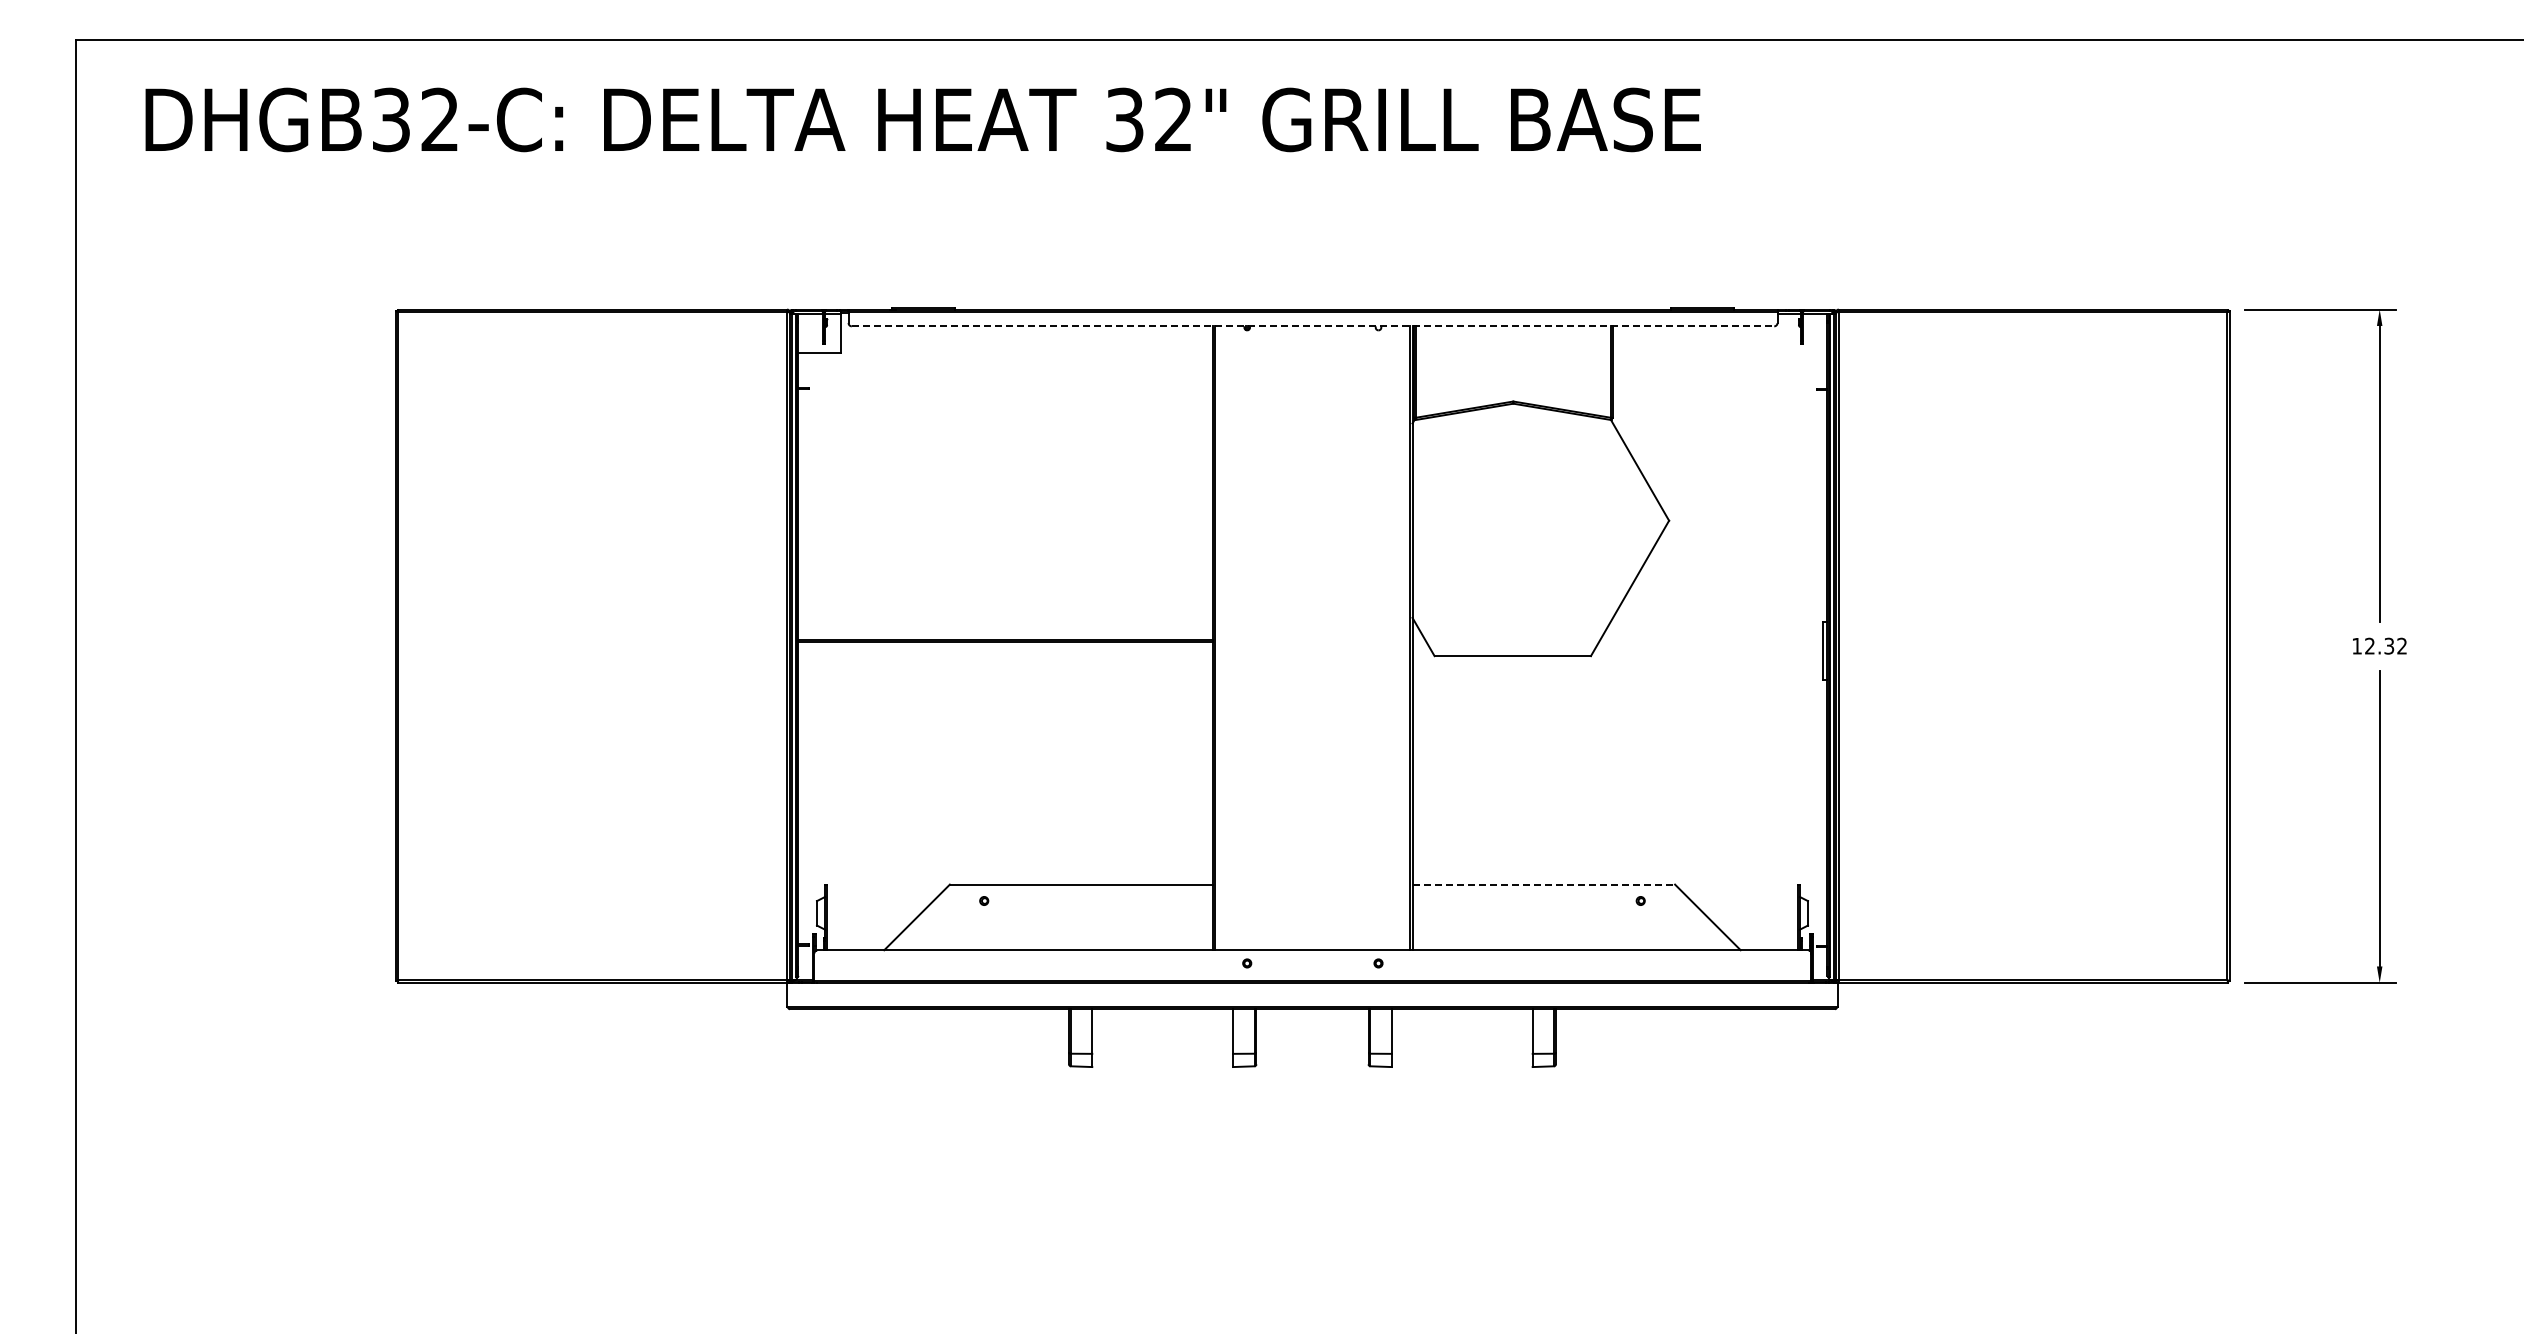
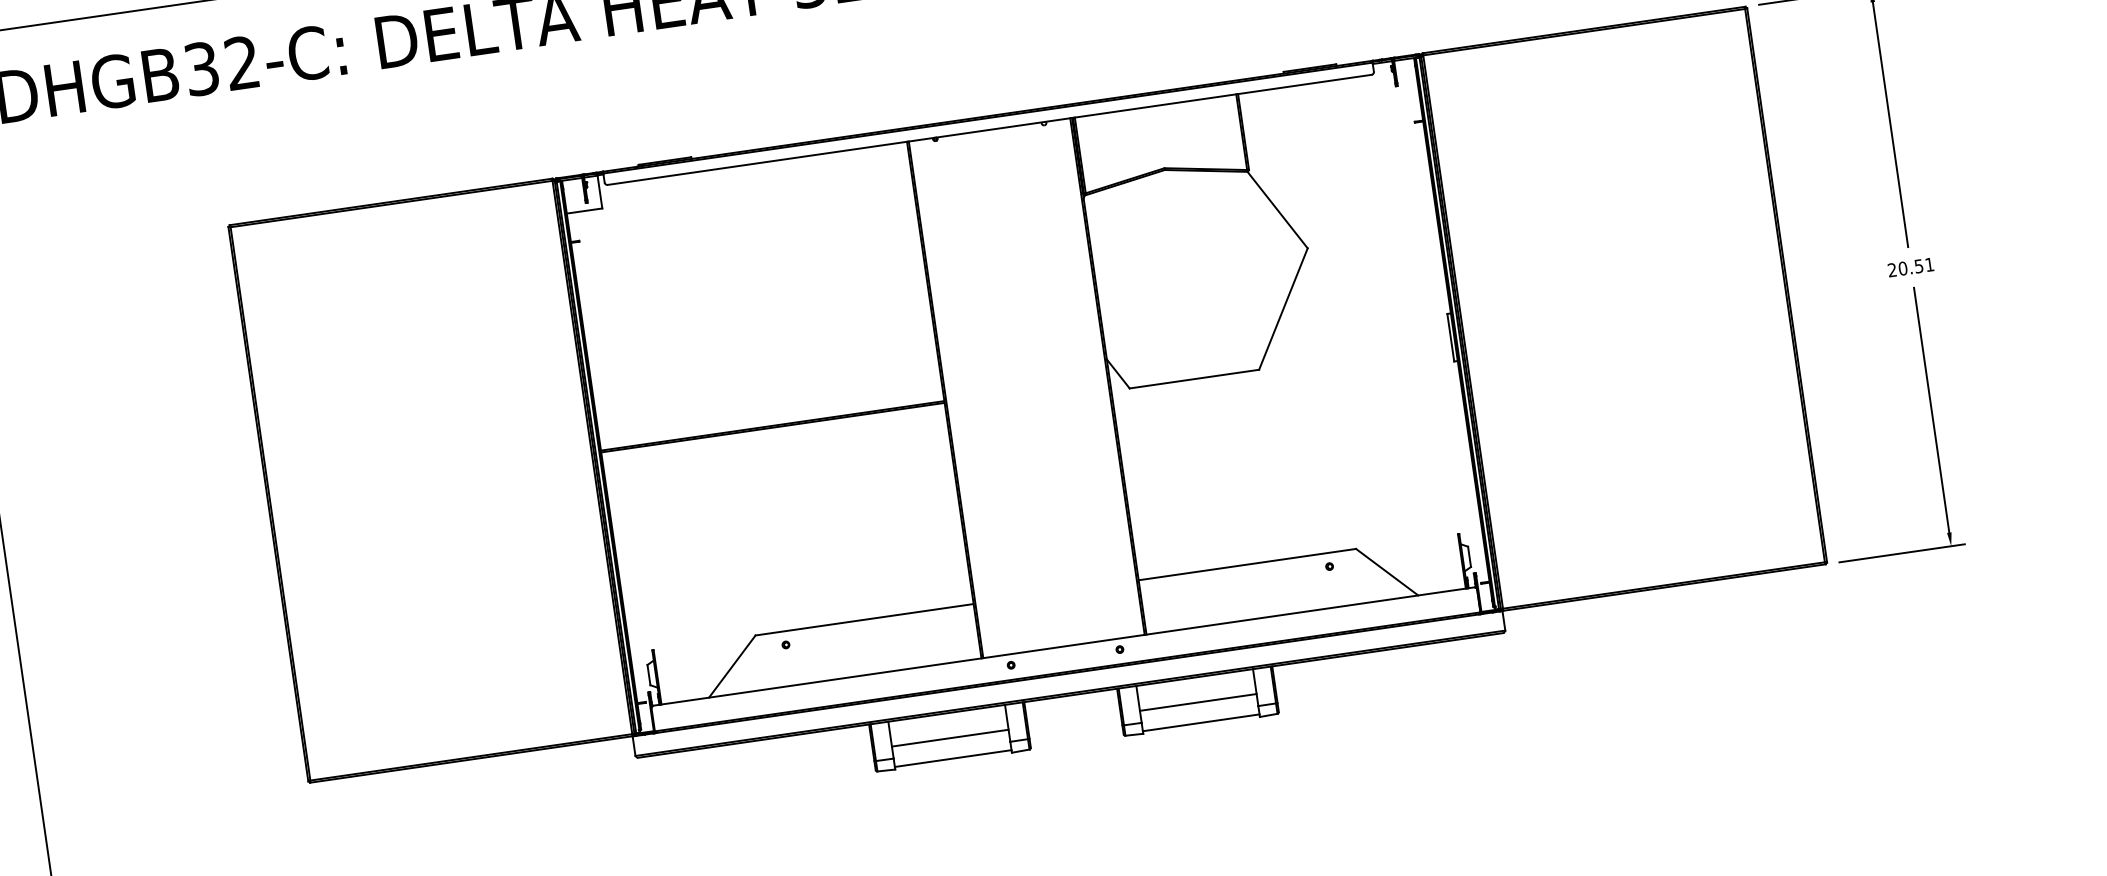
line: (1313, 326) -> (990, 129), dashed -> solid
text: (2379, 645) -> (1910, 266), 12.32 -> 20.51
line: (1544, 884) -> (1247, 564), dashed -> solid
line: (1162, 1039) -> (950, 738), added
line: (1461, 1039) -> (1197, 702), added
line: (1162, 1063) -> (952, 758), added
line: (1461, 1063) -> (1200, 722), added

